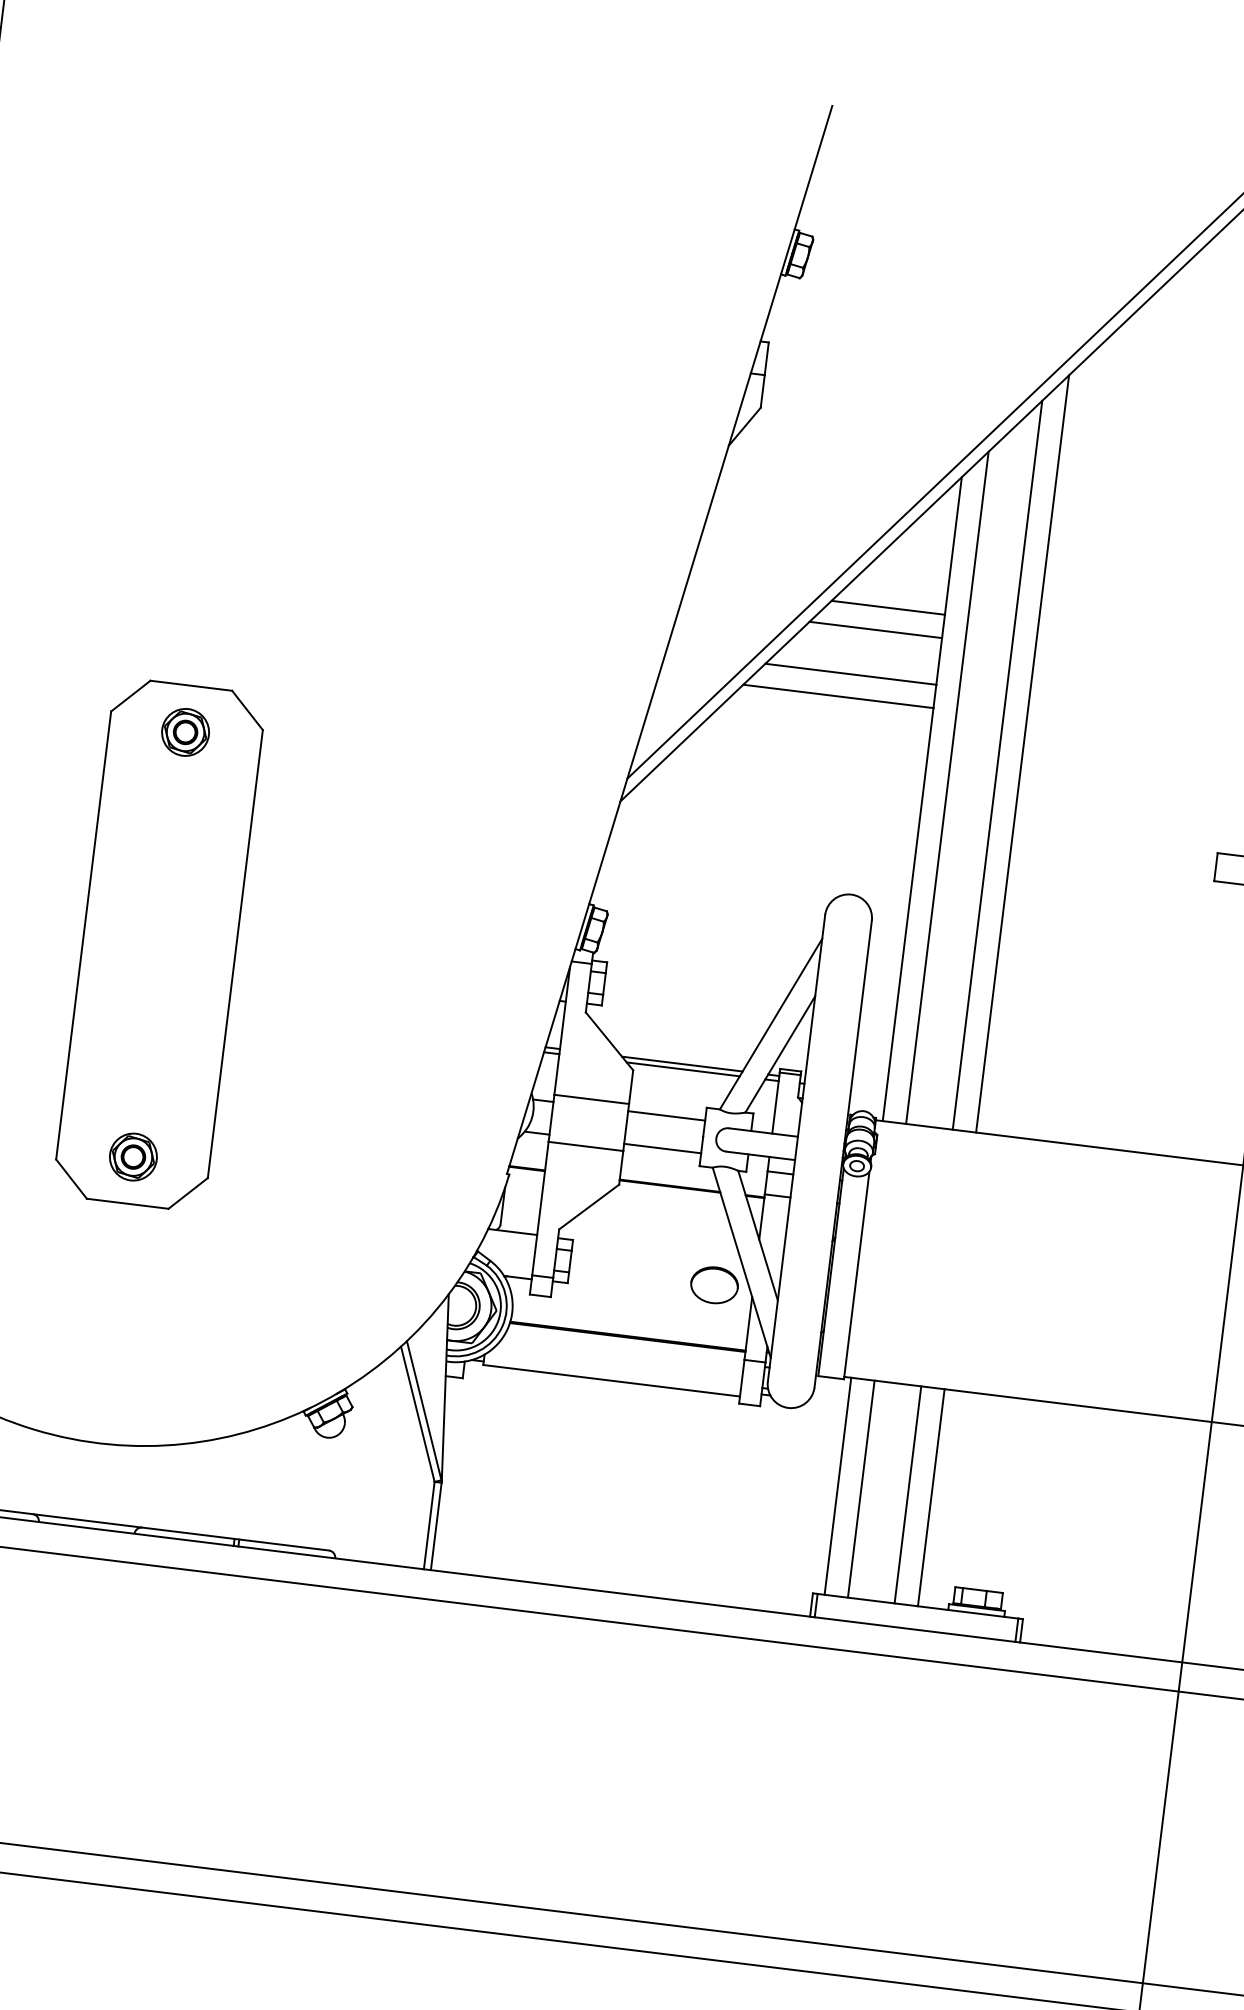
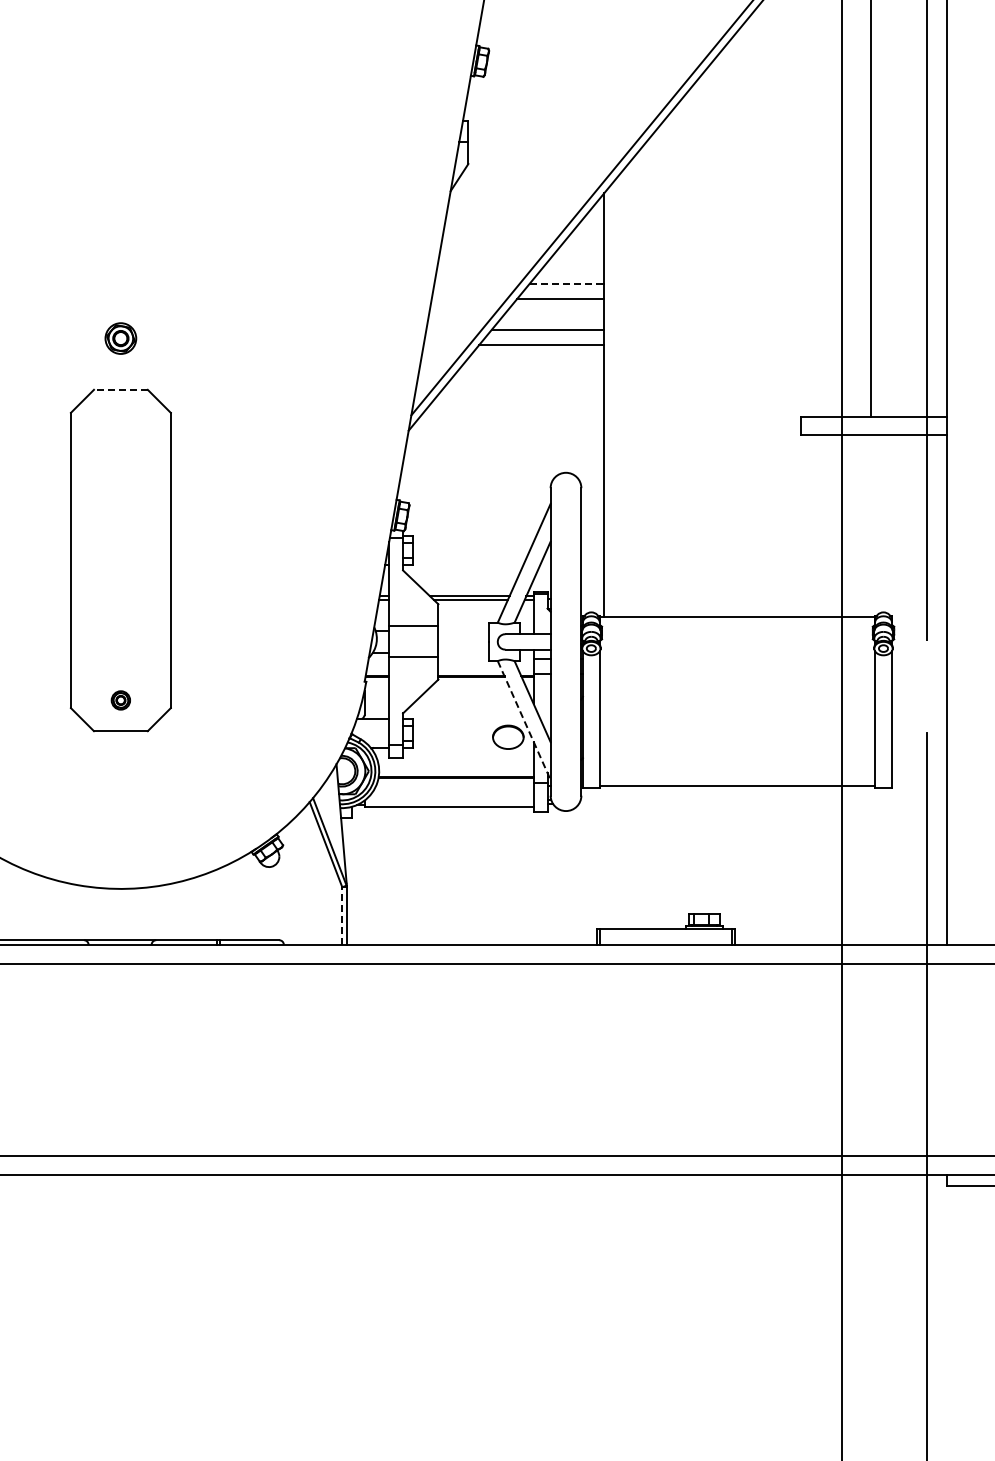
line: (888, 607) -> (567, 283), solid -> dashed
line: (190, 685) -> (120, 389), solid -> dashed
part: (184, 732) -> (120, 338), moved
line: (1021, 753) -> (665, 367), removed
line: (997, 765) -> (650, 377), removed
line: (946, 787) -> (619, 395), removed
line: (666, 1116) -> (463, 631), removed
line: (662, 1148) -> (463, 652), removed
part: (132, 1157) -> (120, 700), size x0.6
line: (742, 1264) -> (524, 721), solid -> dashed
line: (838, 1485) -> (604, 857), removed
line: (860, 1488) -> (619, 857), removed
line: (907, 1494) -> (650, 857), removed
line: (930, 1496) -> (665, 857), removed
line: (429, 1526) -> (342, 916), solid -> dashed

